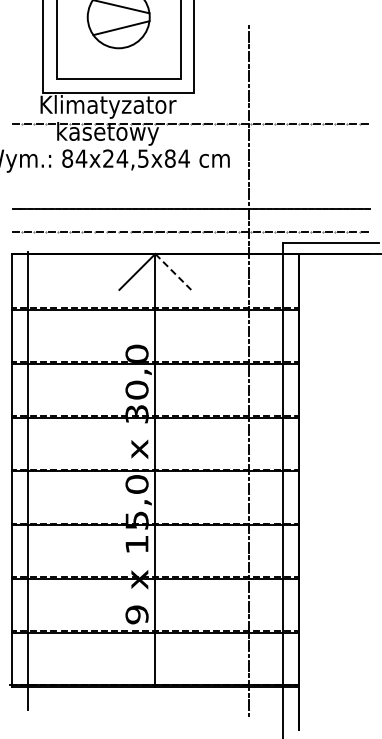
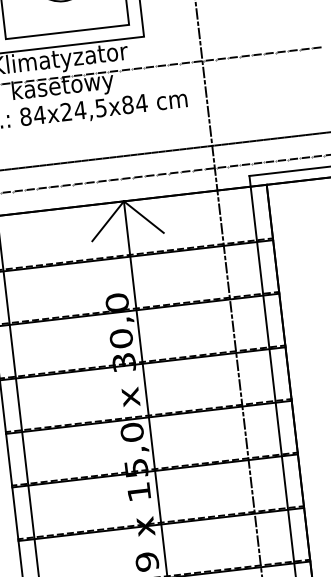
line: (173, 272) -> (144, 217), dashed -> solid

